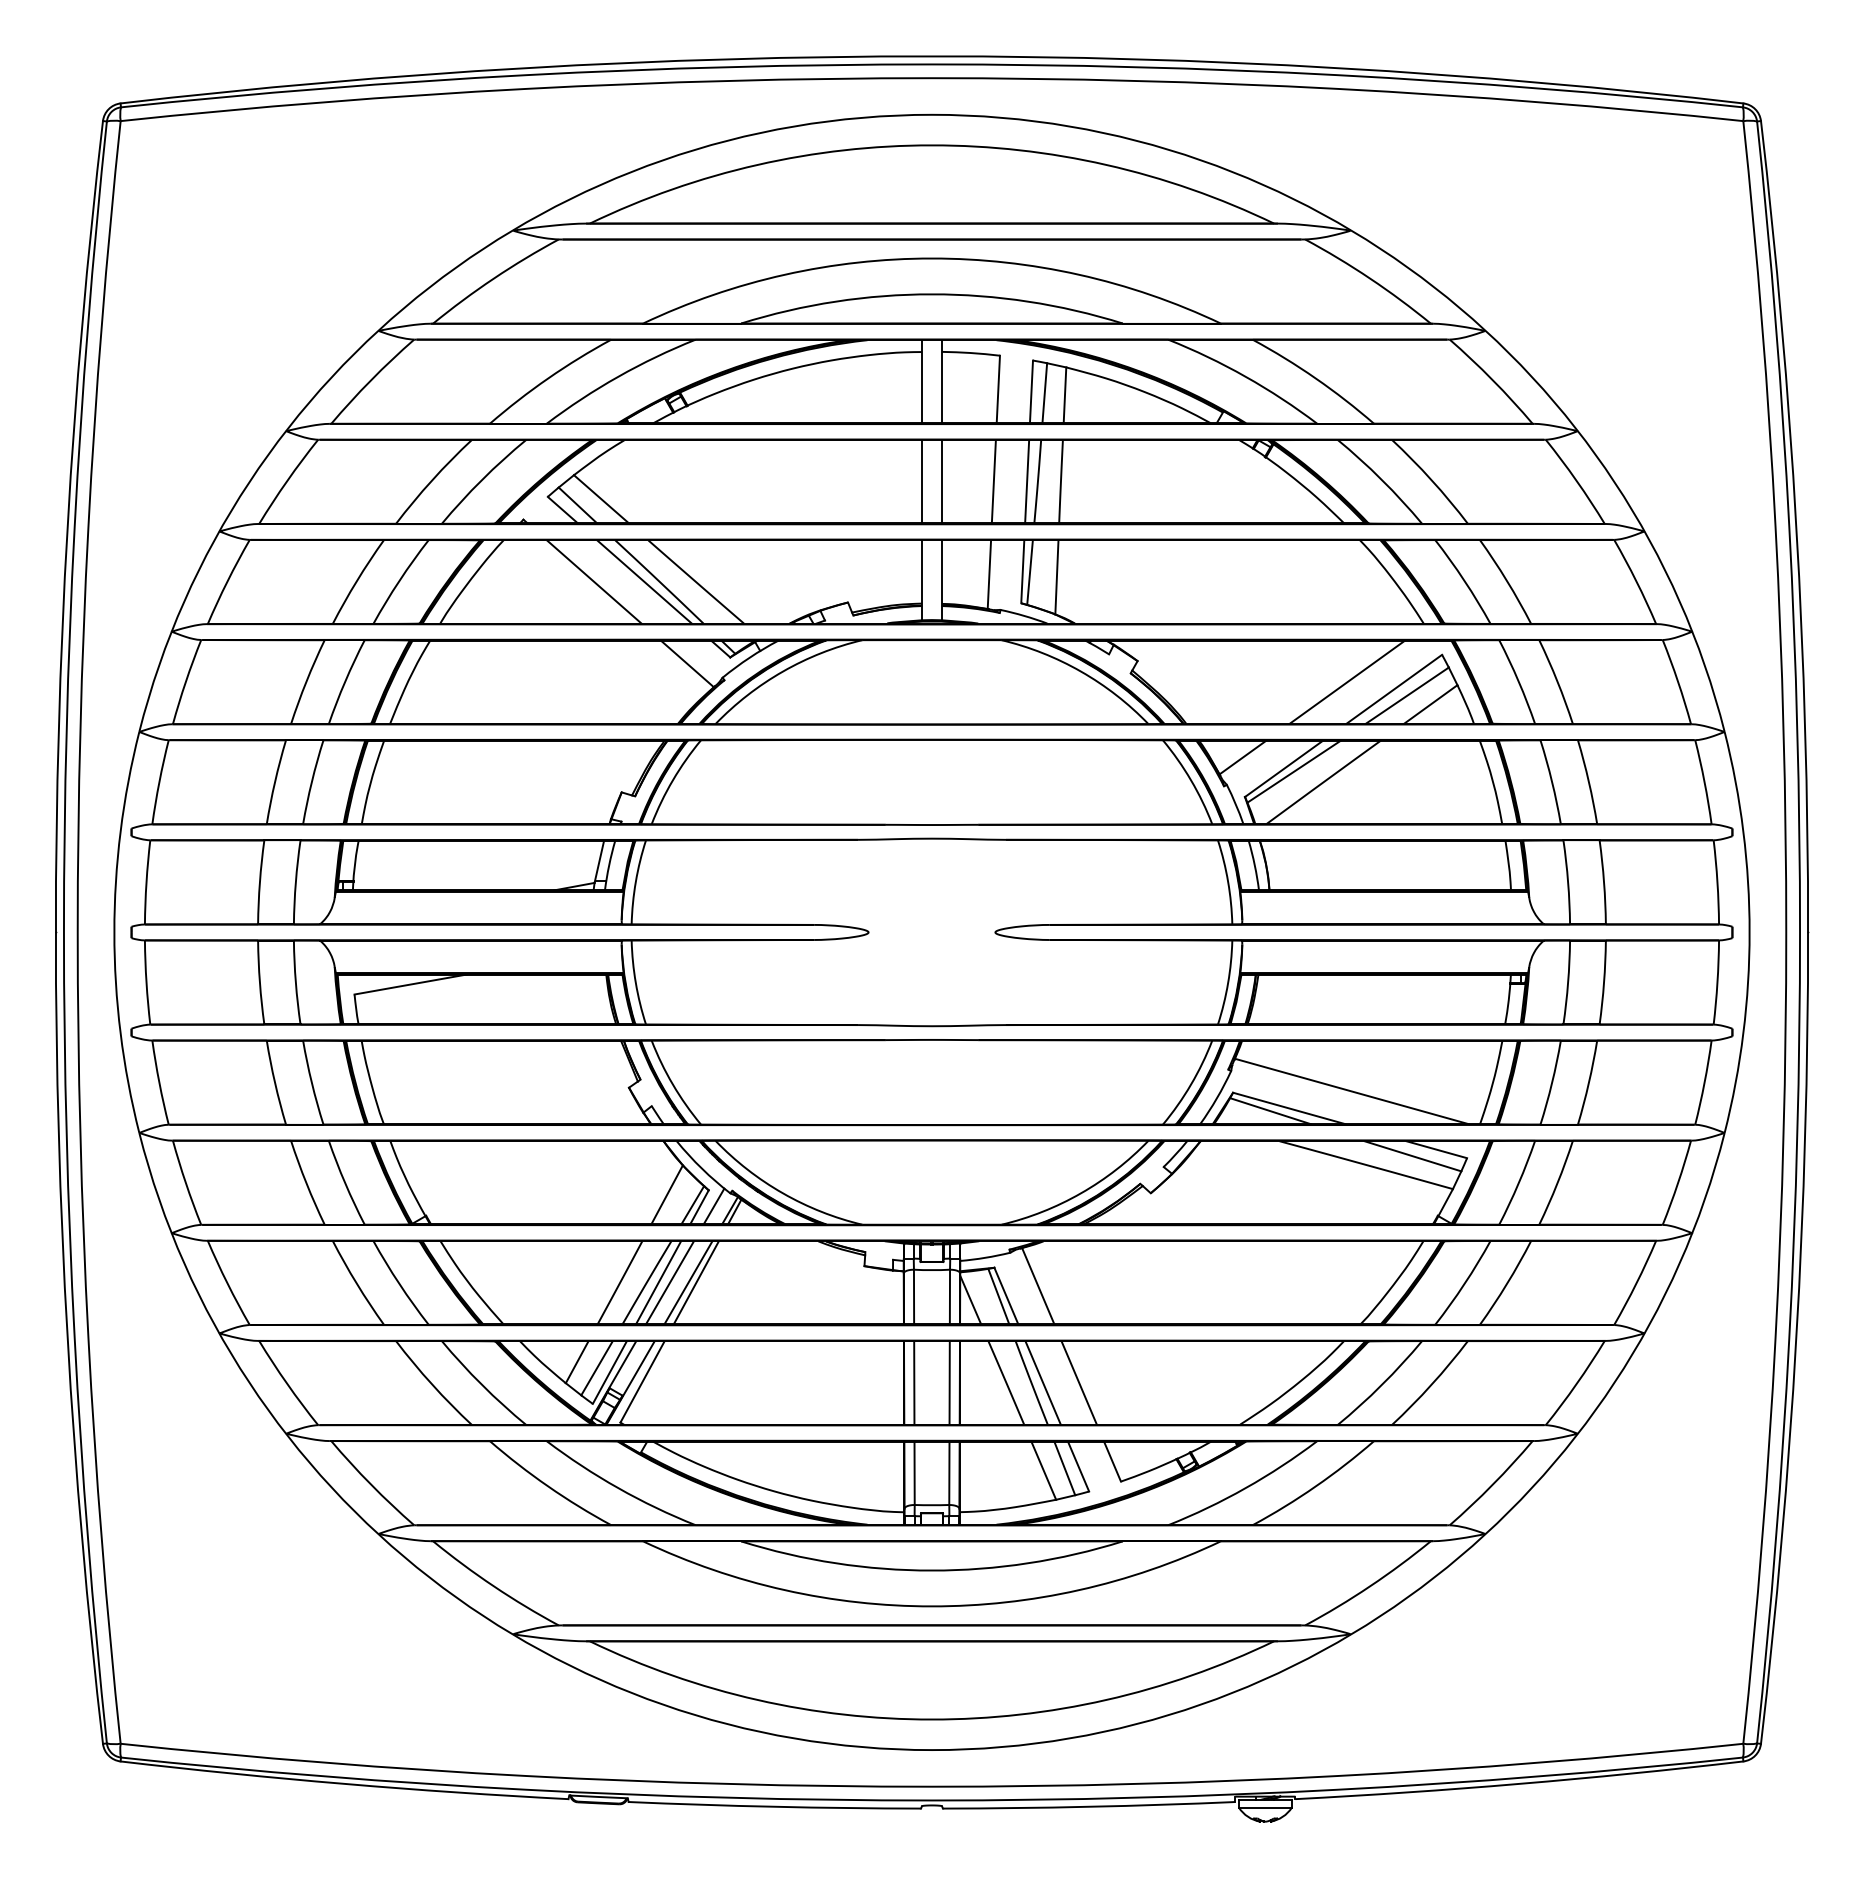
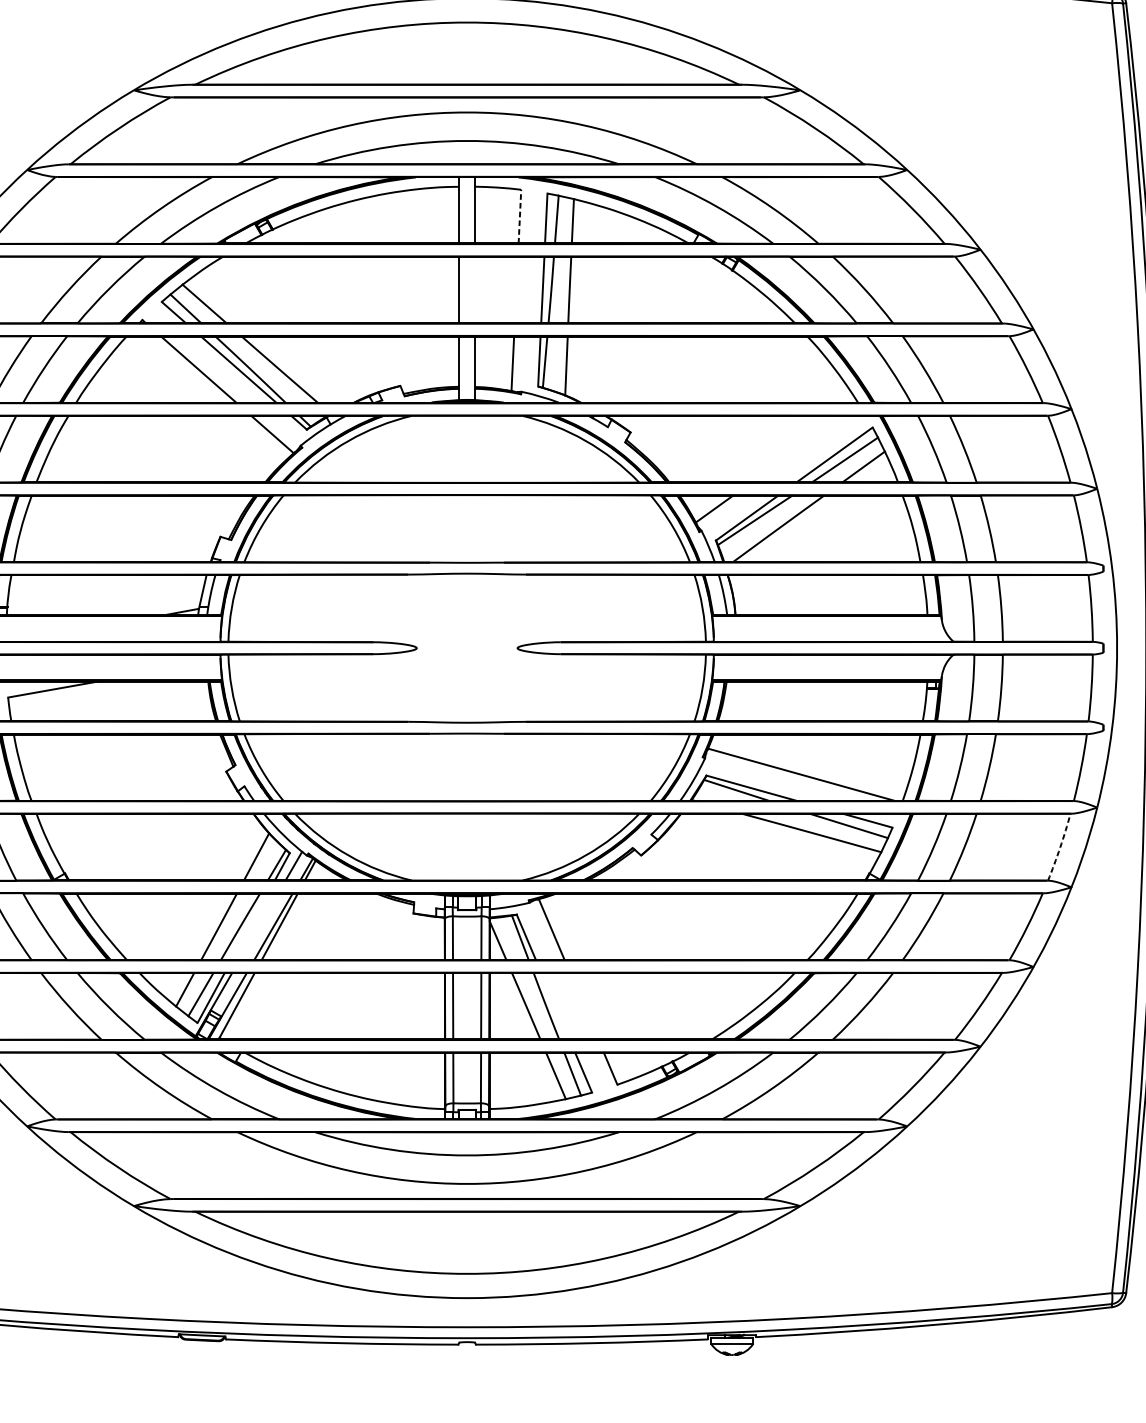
line: (998, 389) -> (520, 216), solid -> dashed
line: (942, 481) -> (475, 289), removed
line: (993, 481) -> (516, 289), removed
line: (1347, 681) -> (797, 448), removed
arc: (1678, 1183) -> (1060, 847), solid -> dashed
line: (658, 1282) -> (249, 926), removed
line: (669, 1282) -> (258, 926), removed
line: (1042, 1382) -> (555, 1005), removed
line: (1078, 1382) -> (583, 1005), removed

